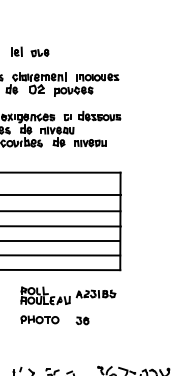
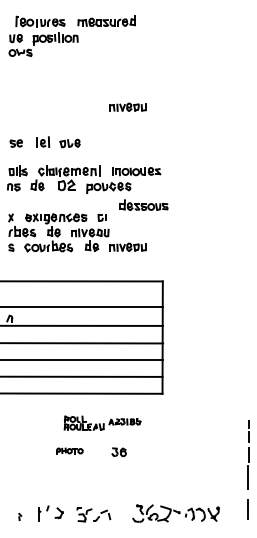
part: (89, 20) -> (127, 106), added
part: (99, 116) -> (143, 205), moved
part: (68, 295) -> (102, 422), size x0.7
part: (39, 319) -> (69, 450), size x0.6

